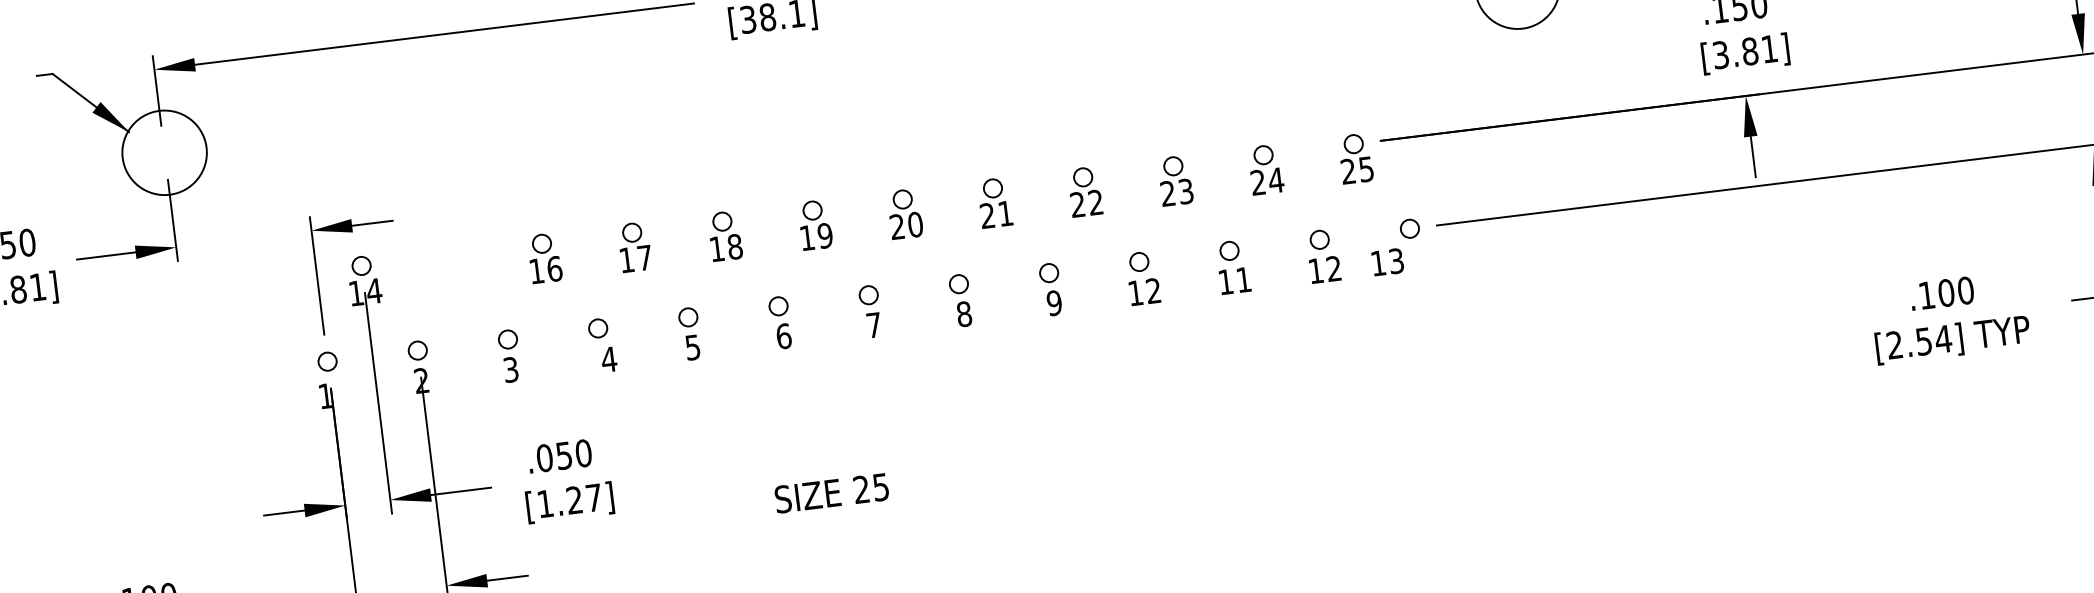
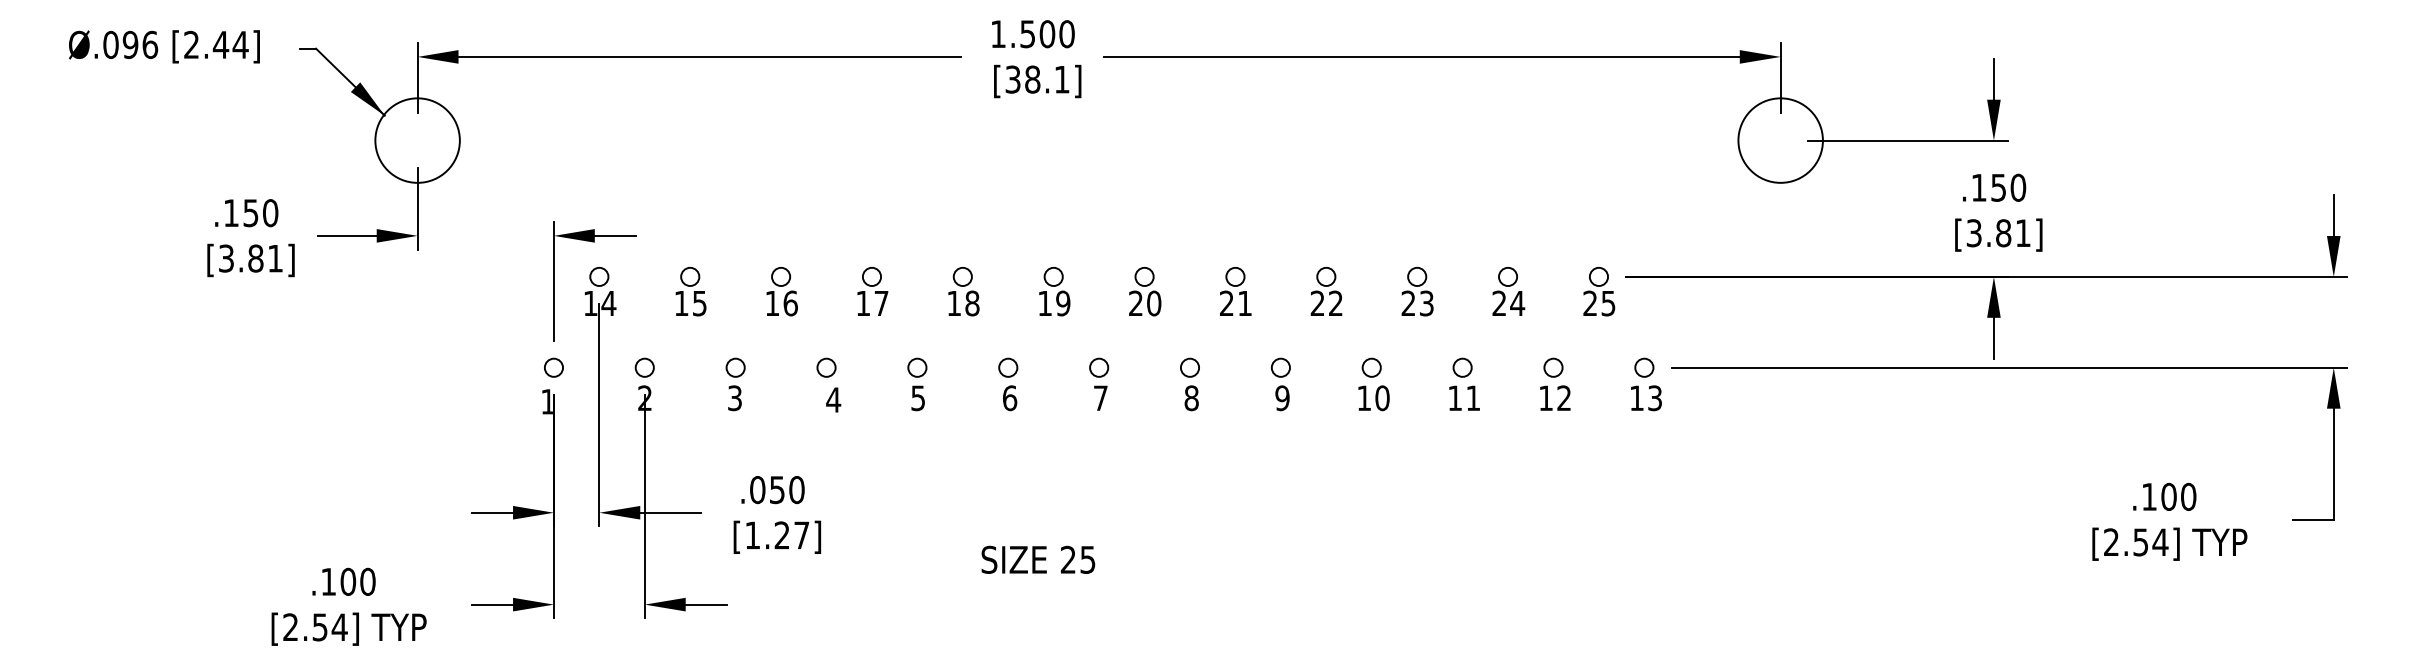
text: (1387, 262) -> (1646, 398), moved
part: (453, 269) -> (690, 291), added
text: (1153, 291) -> (1382, 398), 12 -> 10

